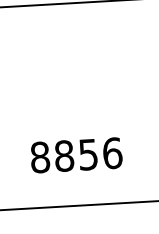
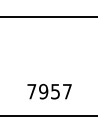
text: (76, 155) -> (49, 91), 8856 -> 7957

